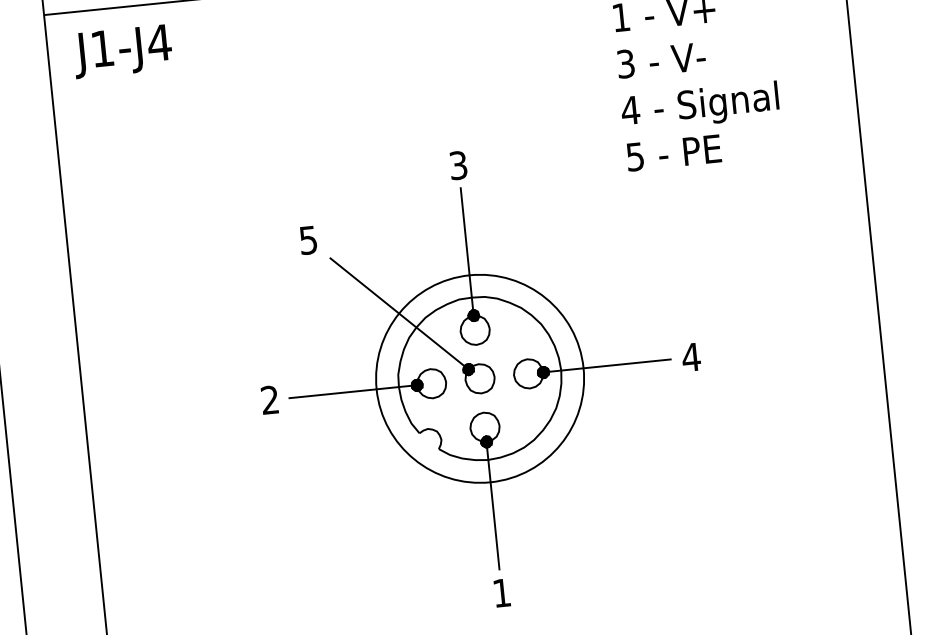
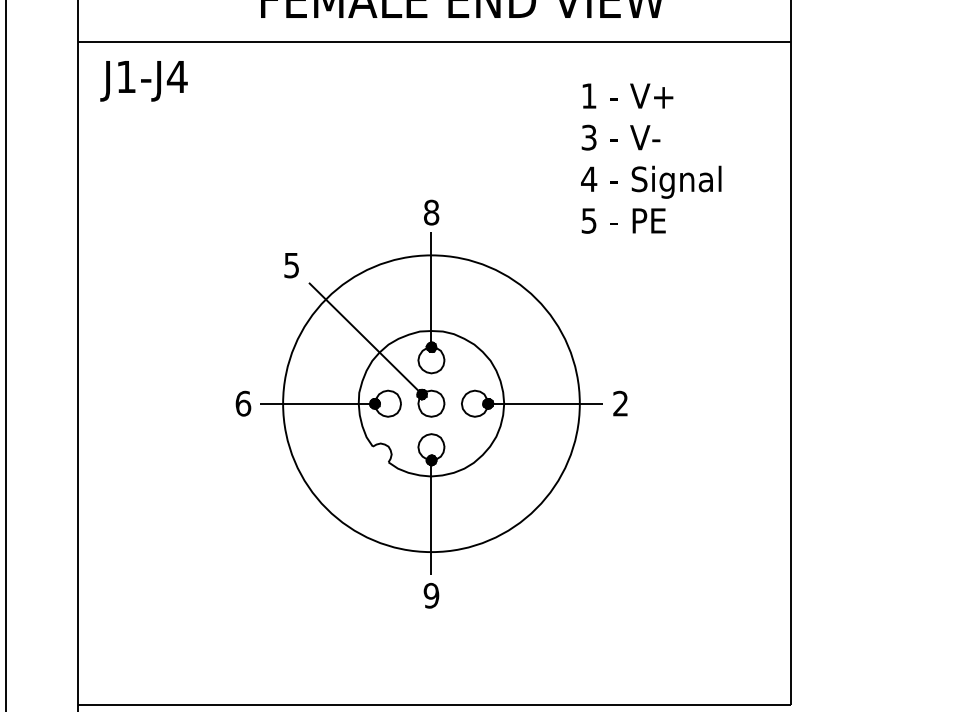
text: (458, 165) -> (431, 212), 3 -> 8
text: (691, 357) -> (620, 403), 4 -> 2
circle: (480, 378) -> (431, 403), size x1.6
text: (270, 399) -> (243, 403), 2 -> 6
text: (501, 592) -> (431, 595), 1 -> 9

